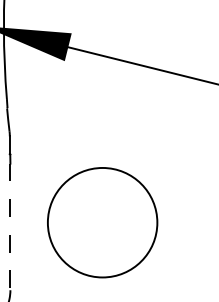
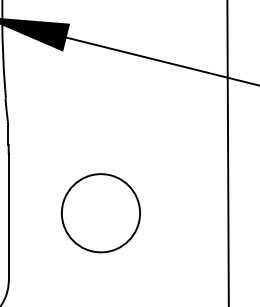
circle: (102, 223) -> (100, 213), size x0.71
line: (10, 227) -> (8, 217), dashed -> solid

